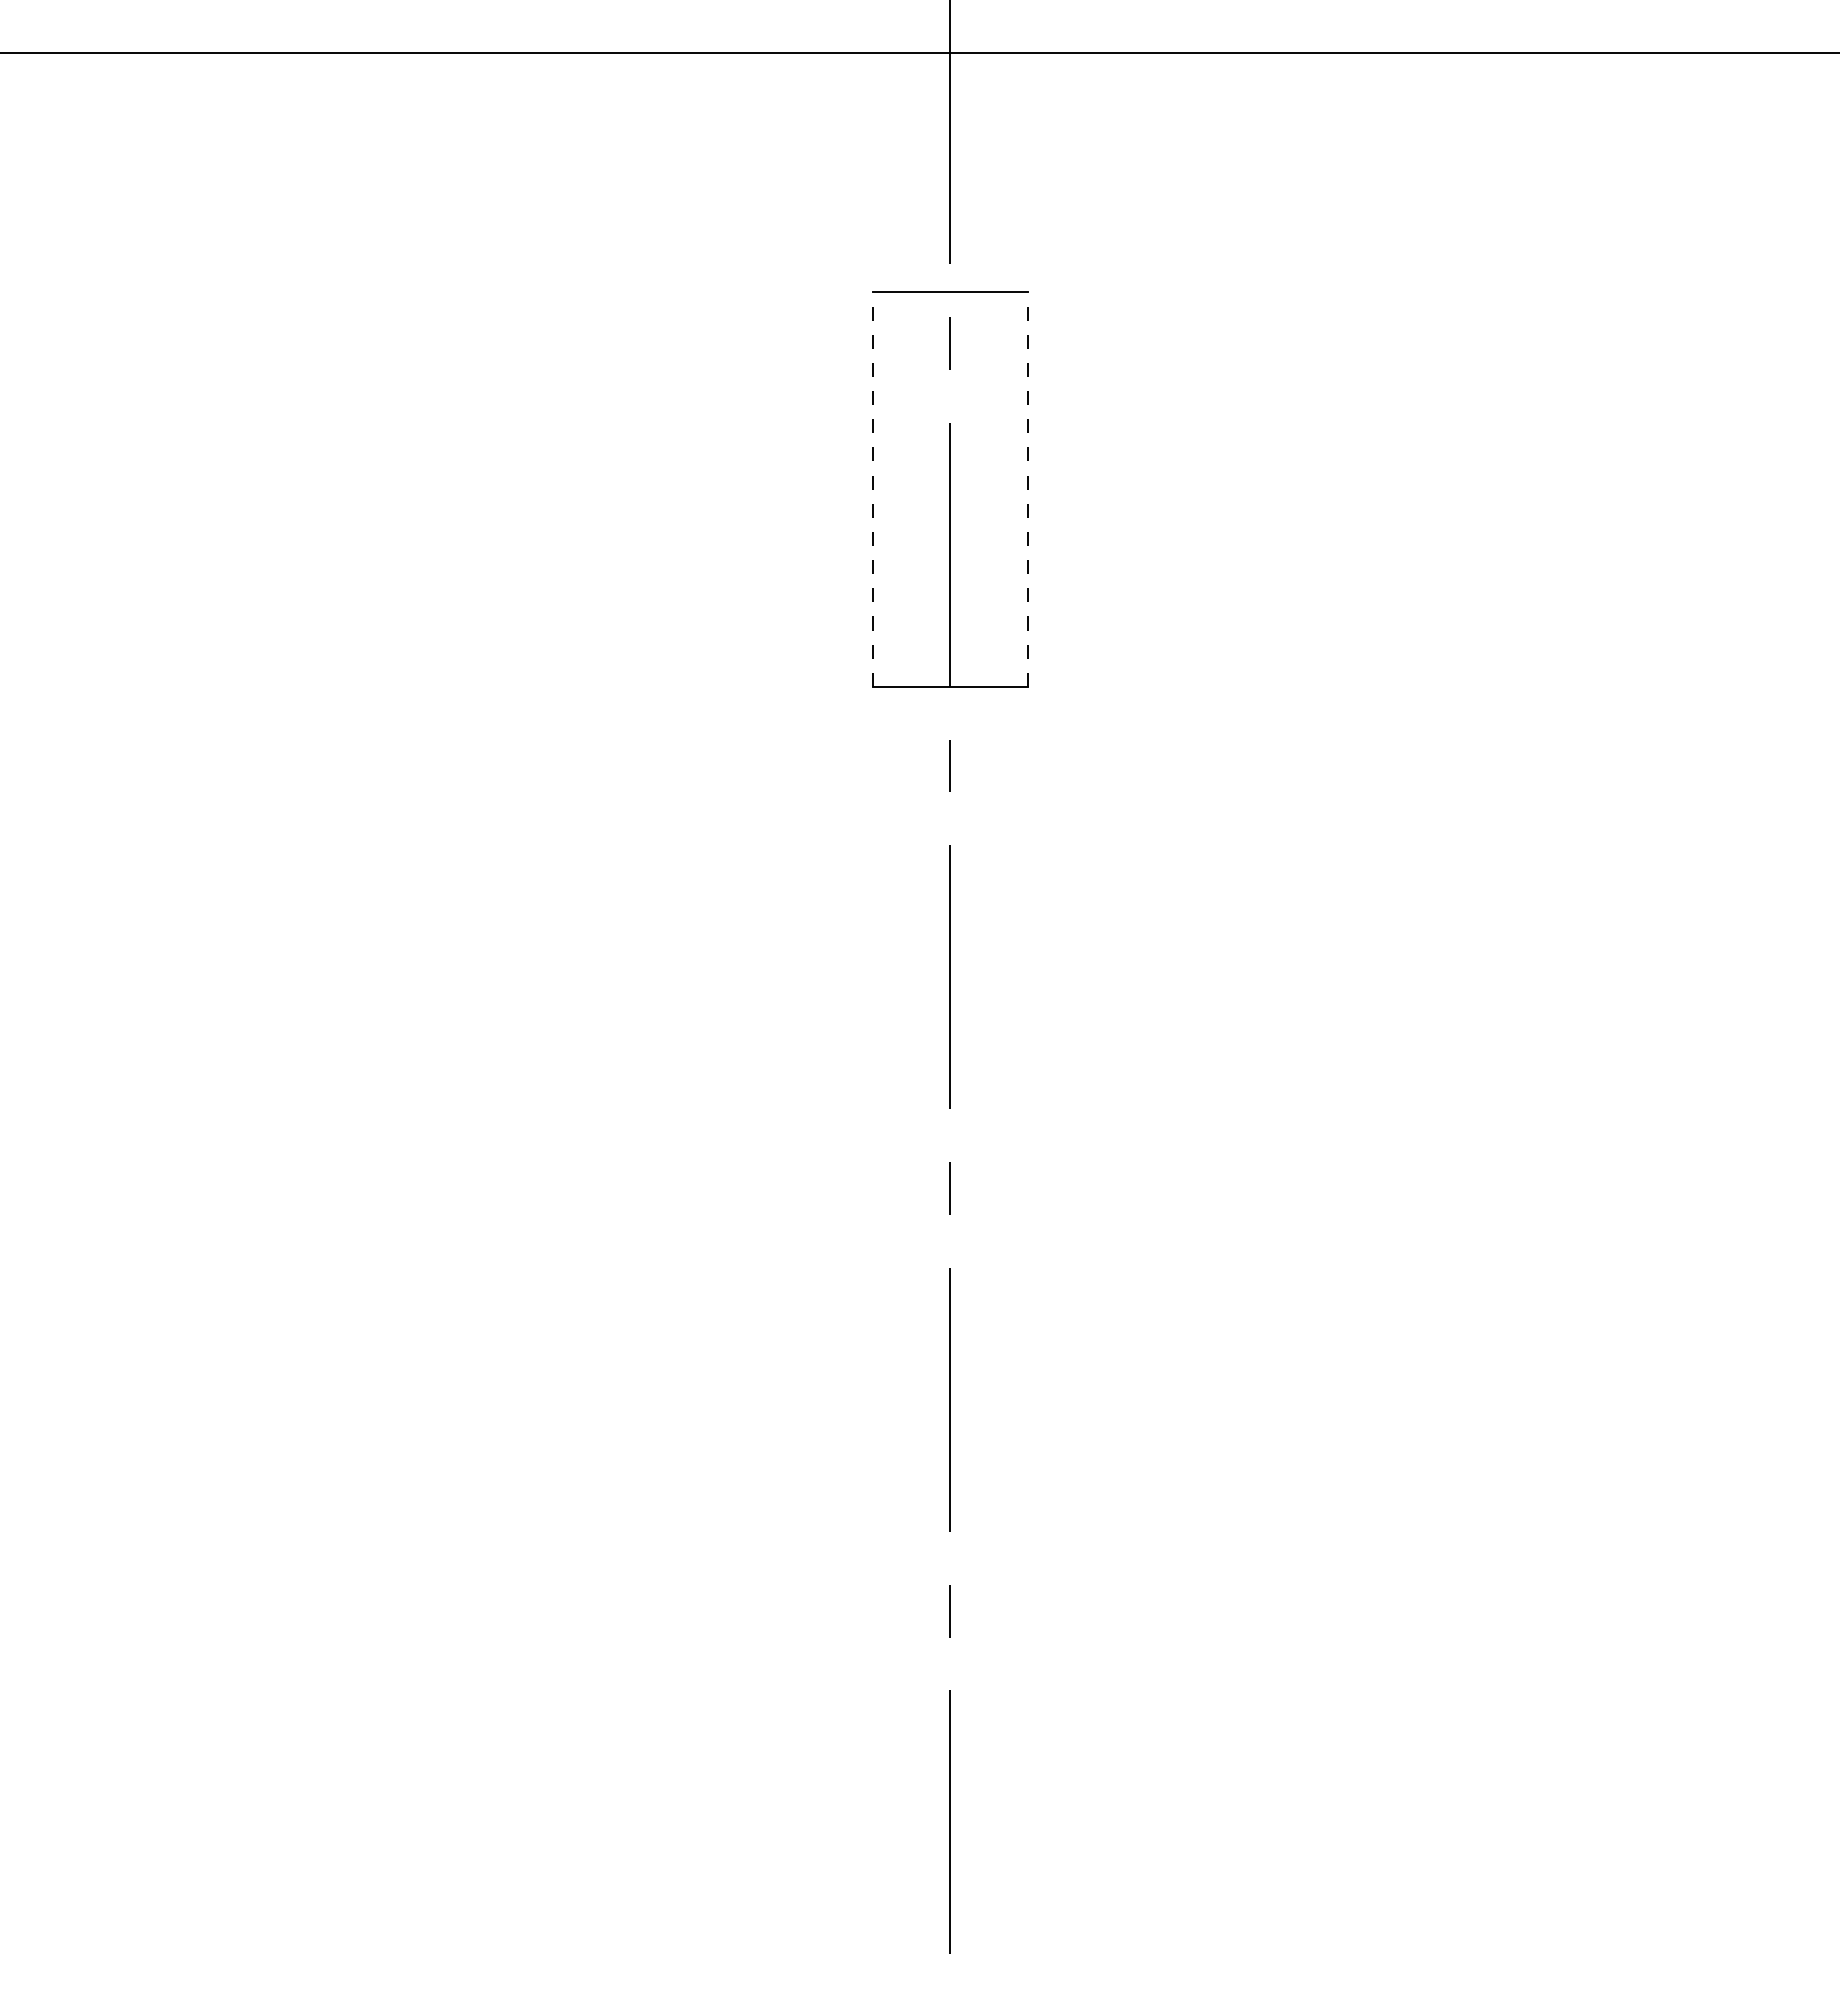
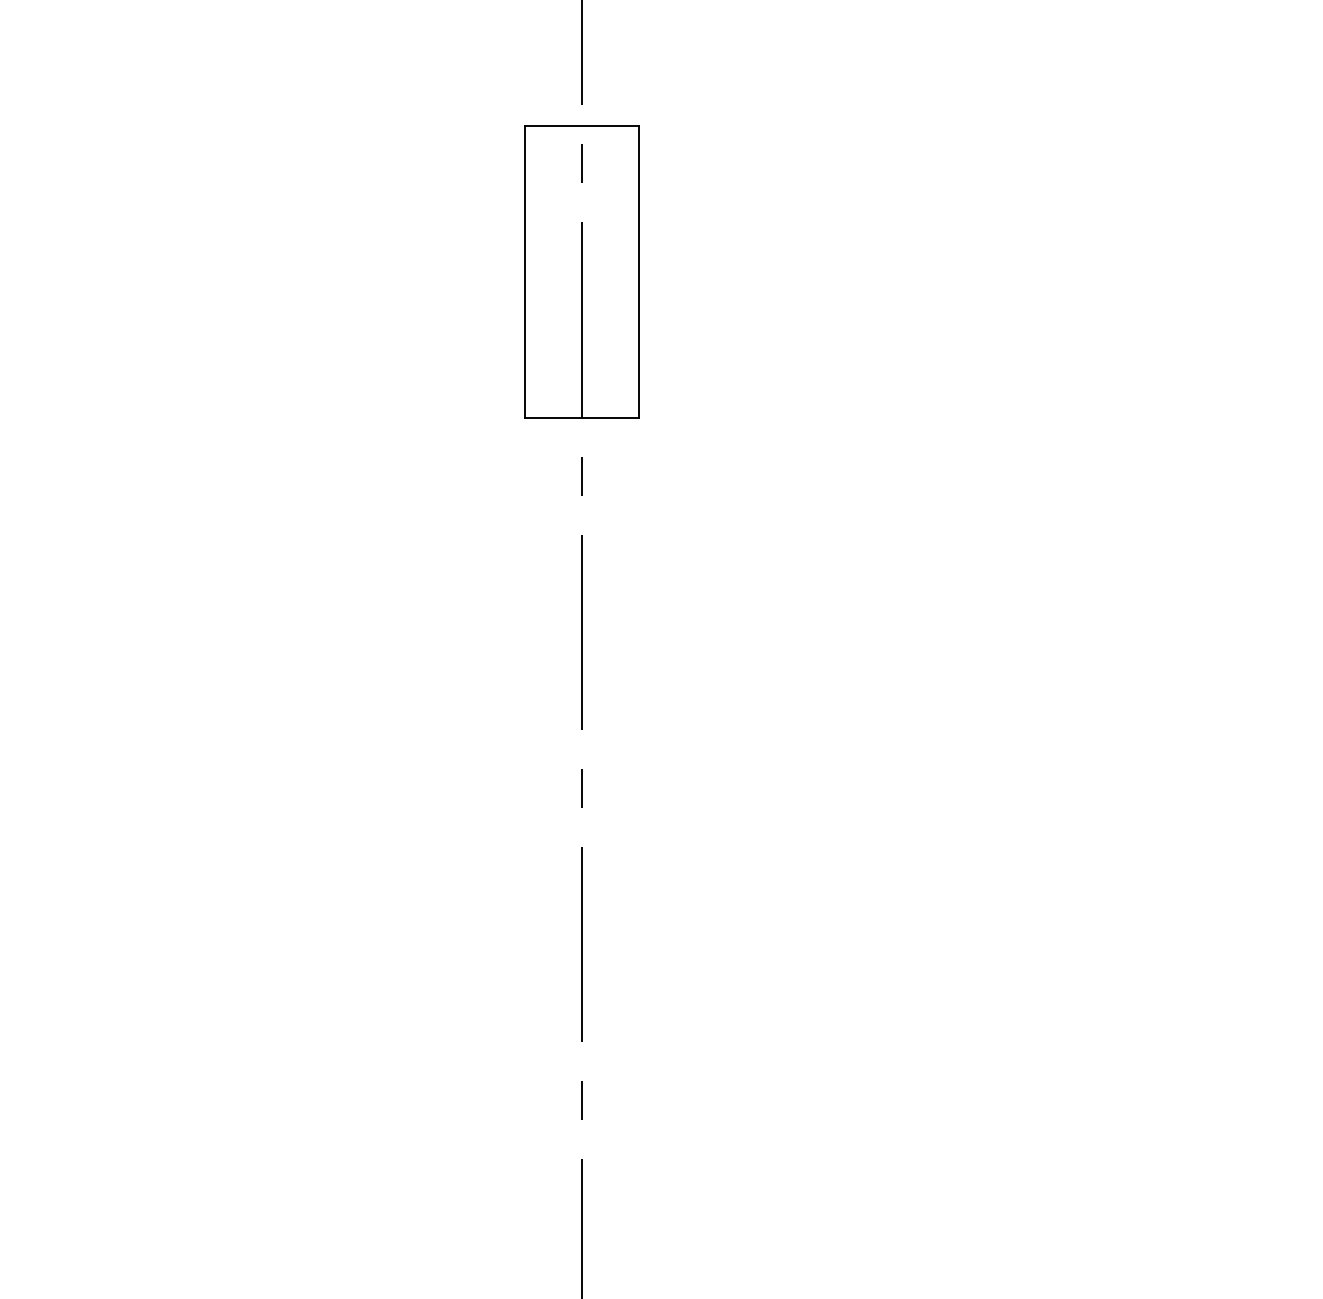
line: (872, 489) -> (524, 271), dashed -> solid
line: (1027, 489) -> (639, 271), dashed -> solid

